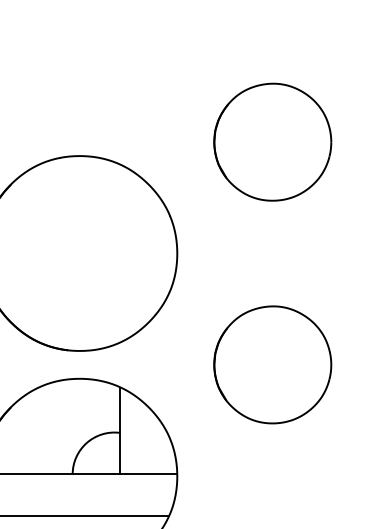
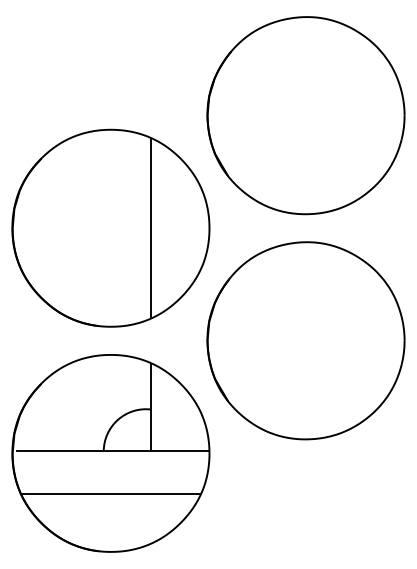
part: (272, 141) -> (305, 115), size x1.67
line: (119, 252) -> (151, 227), added
part: (272, 364) -> (305, 340), size x1.67

